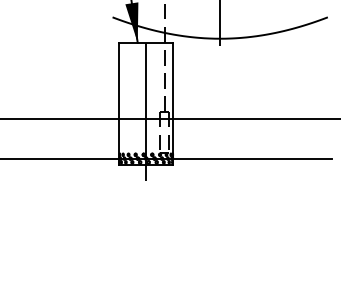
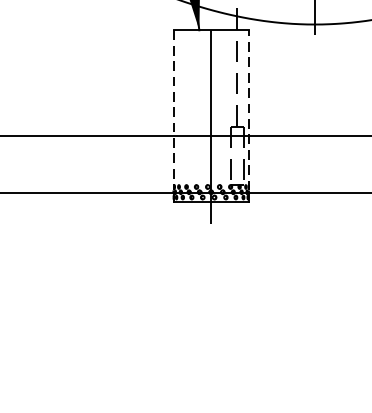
line: (173, 99) -> (249, 109), solid -> dashed
line: (119, 100) -> (173, 110), solid -> dashed

